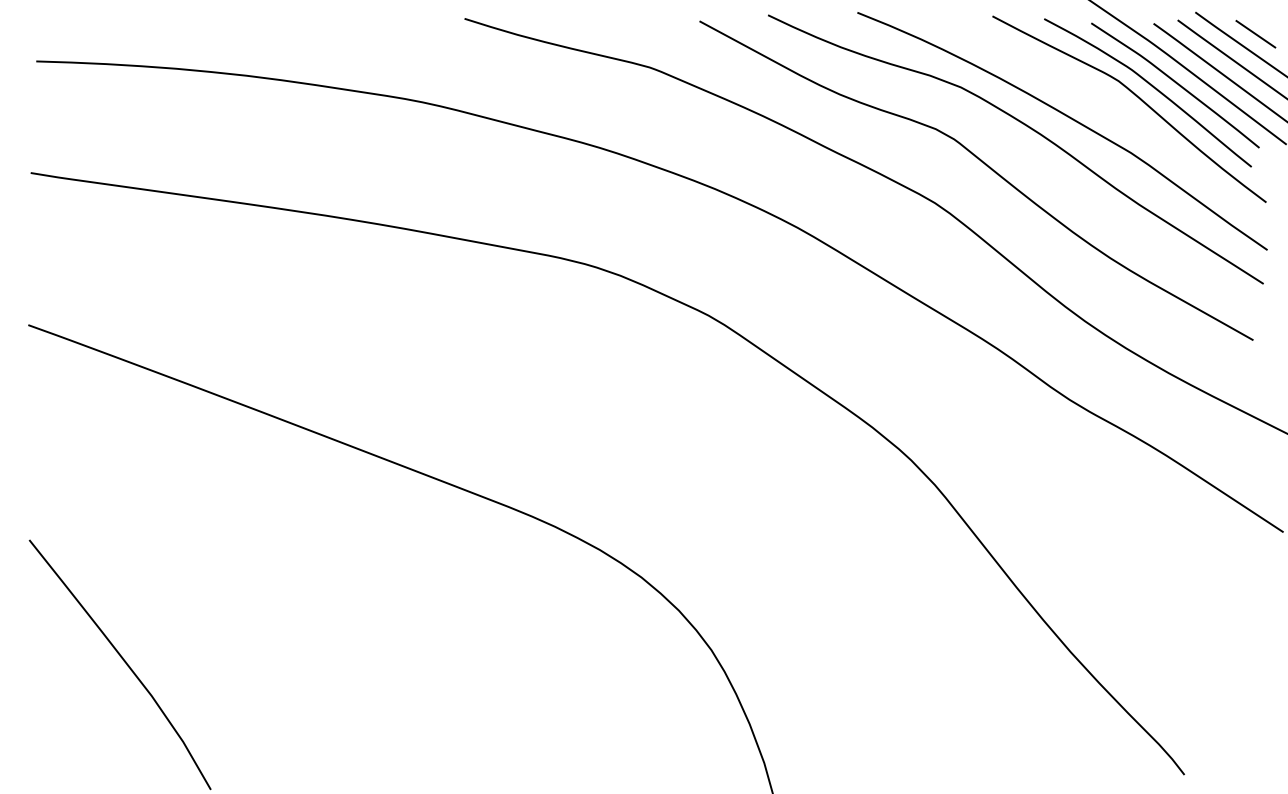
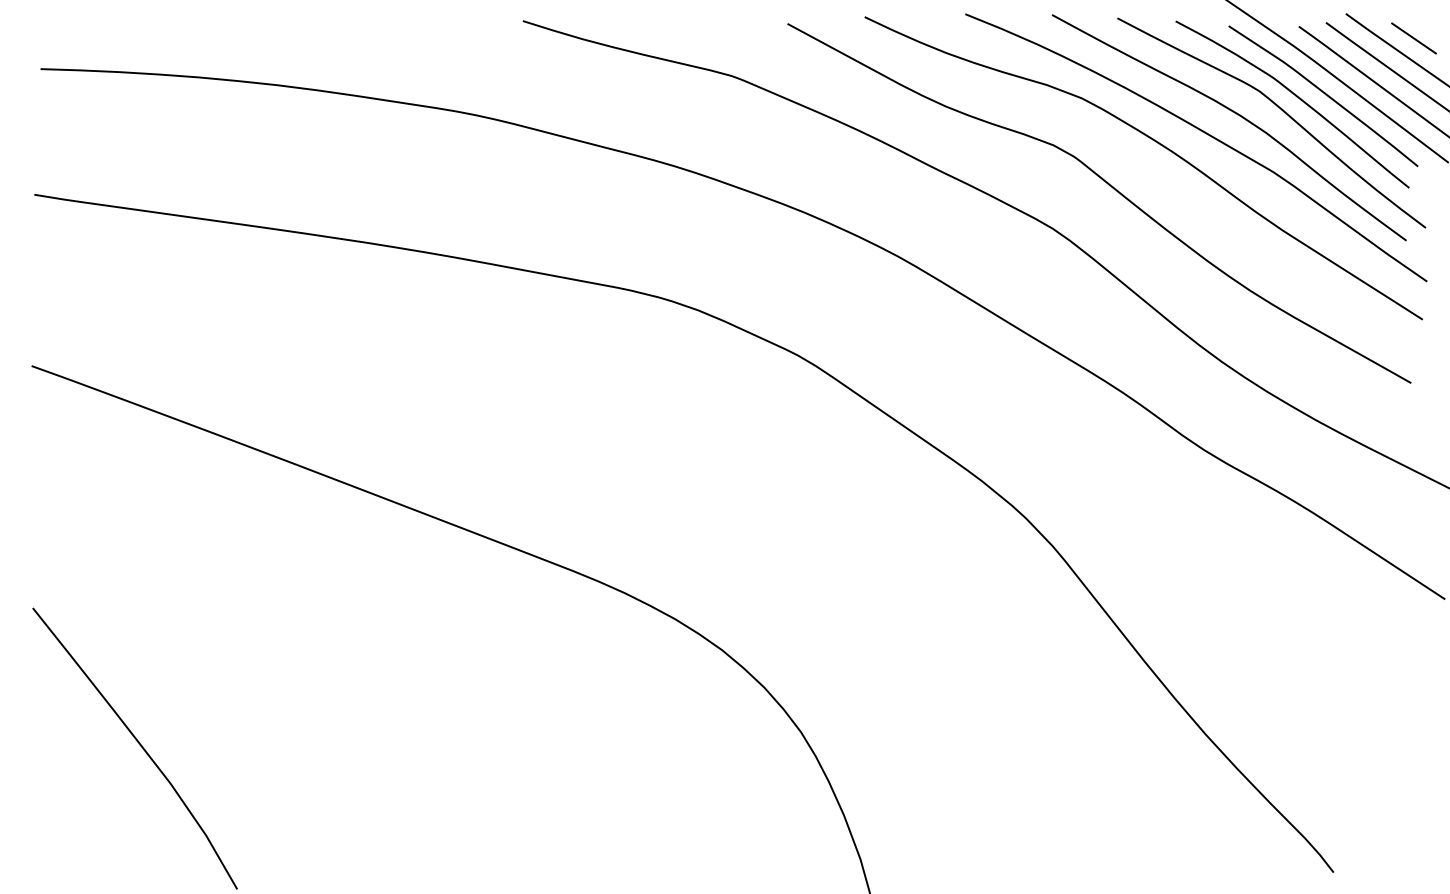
curve: (1099, 102) -> (1237, 115), added

